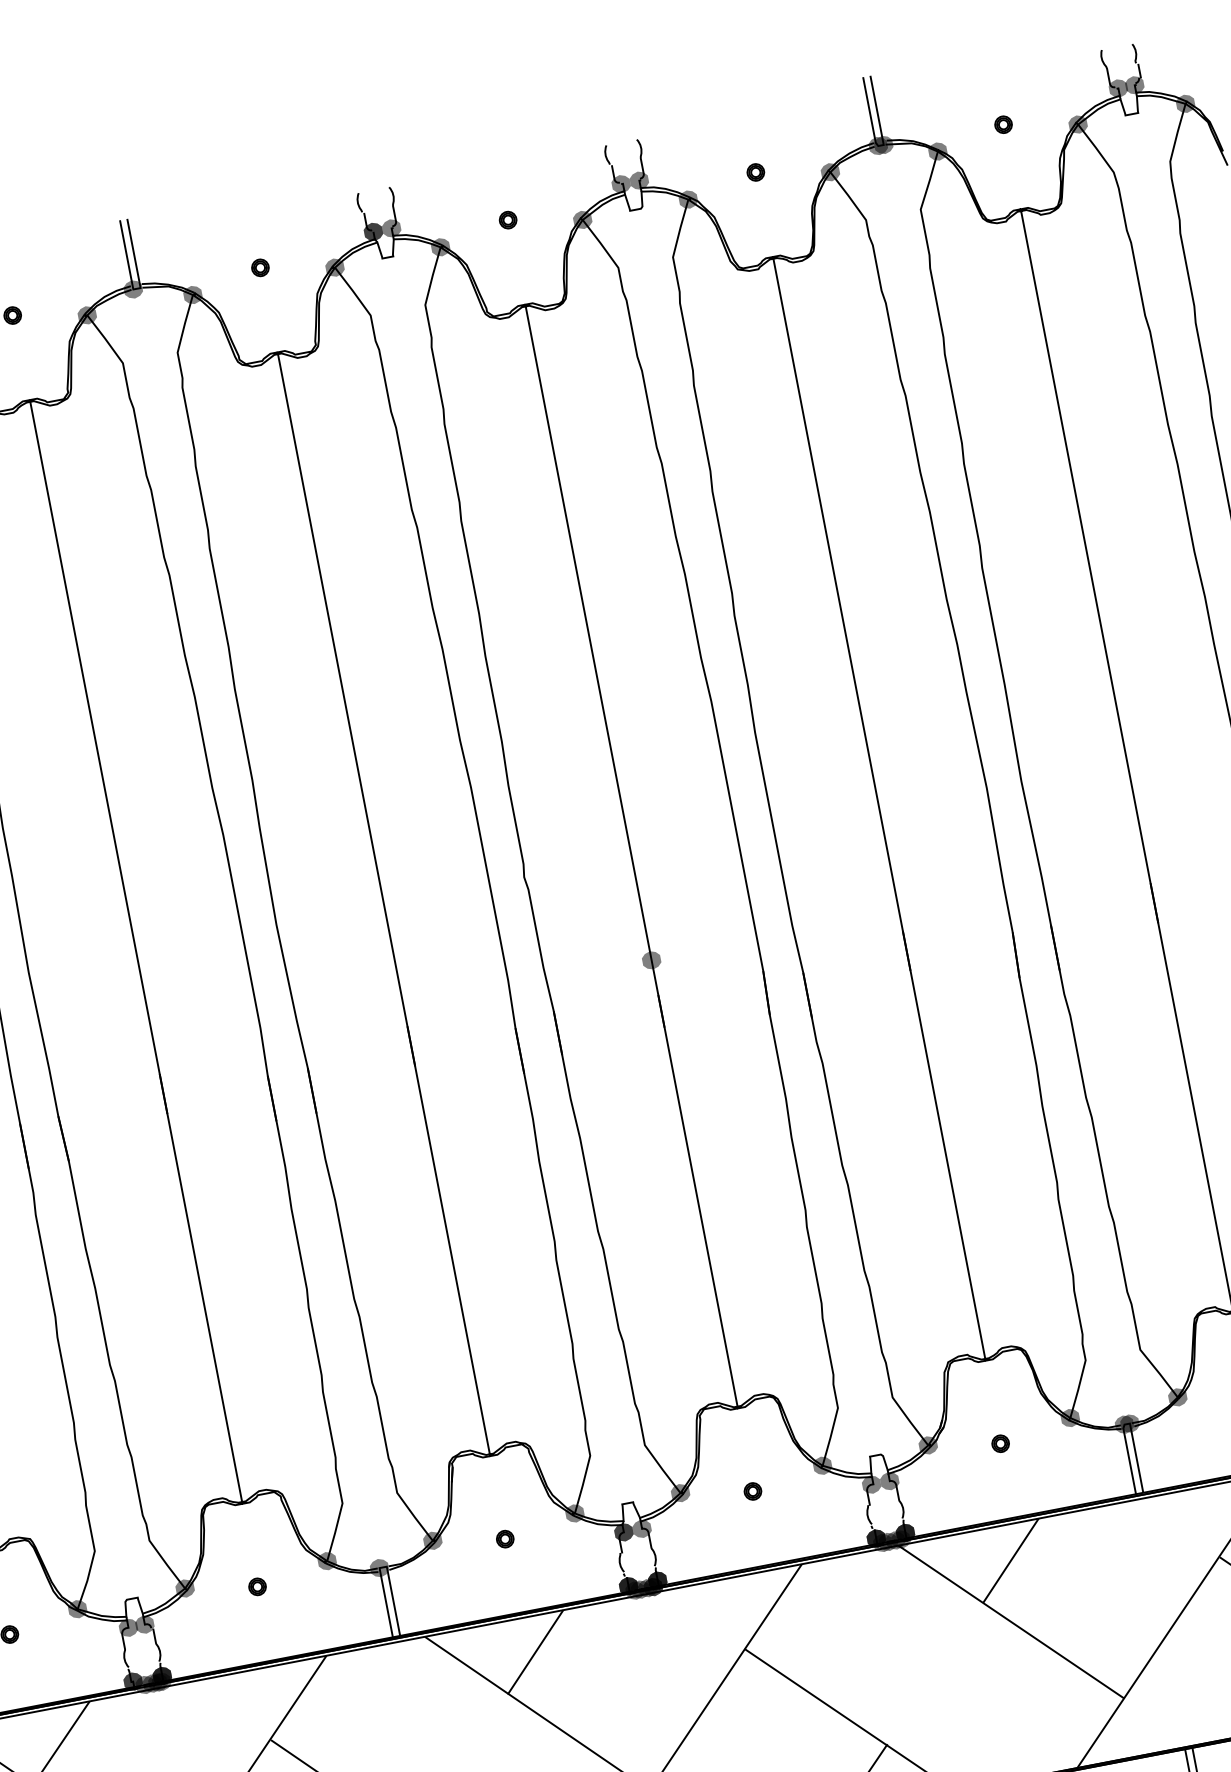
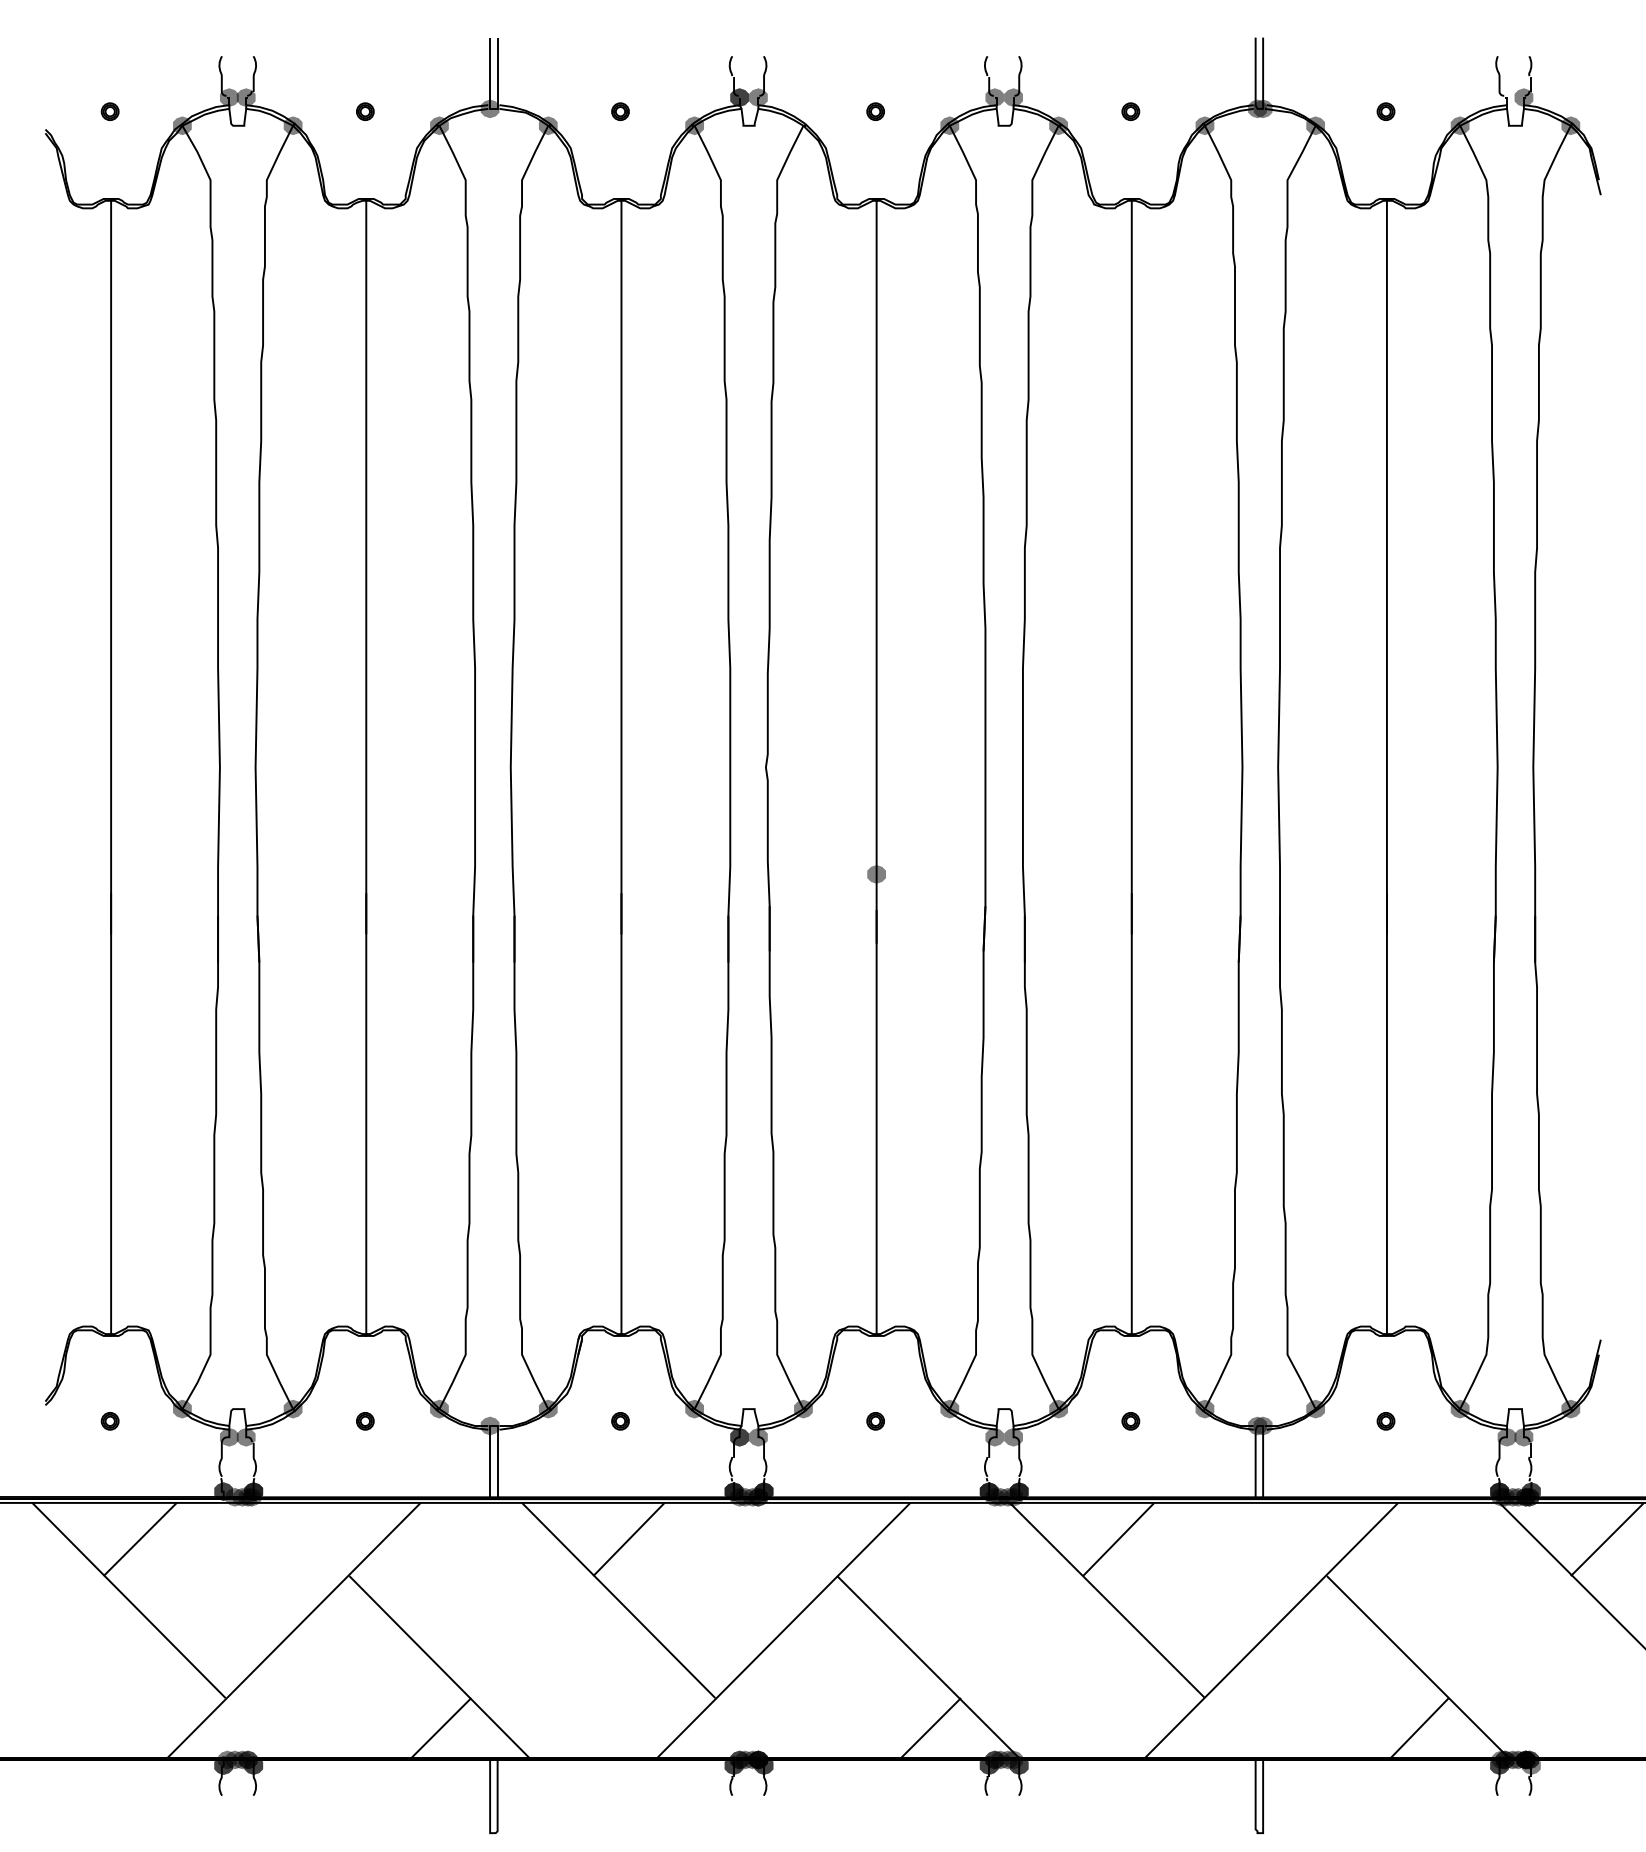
fill: (1117, 88) -> (1506, 97), removed
fill: (440, 247) -> (803, 125), removed

